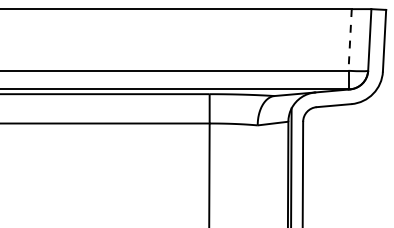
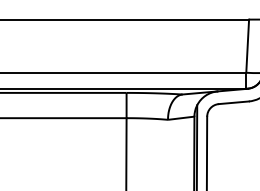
line: (350, 39) -> (247, 45), dashed -> solid

